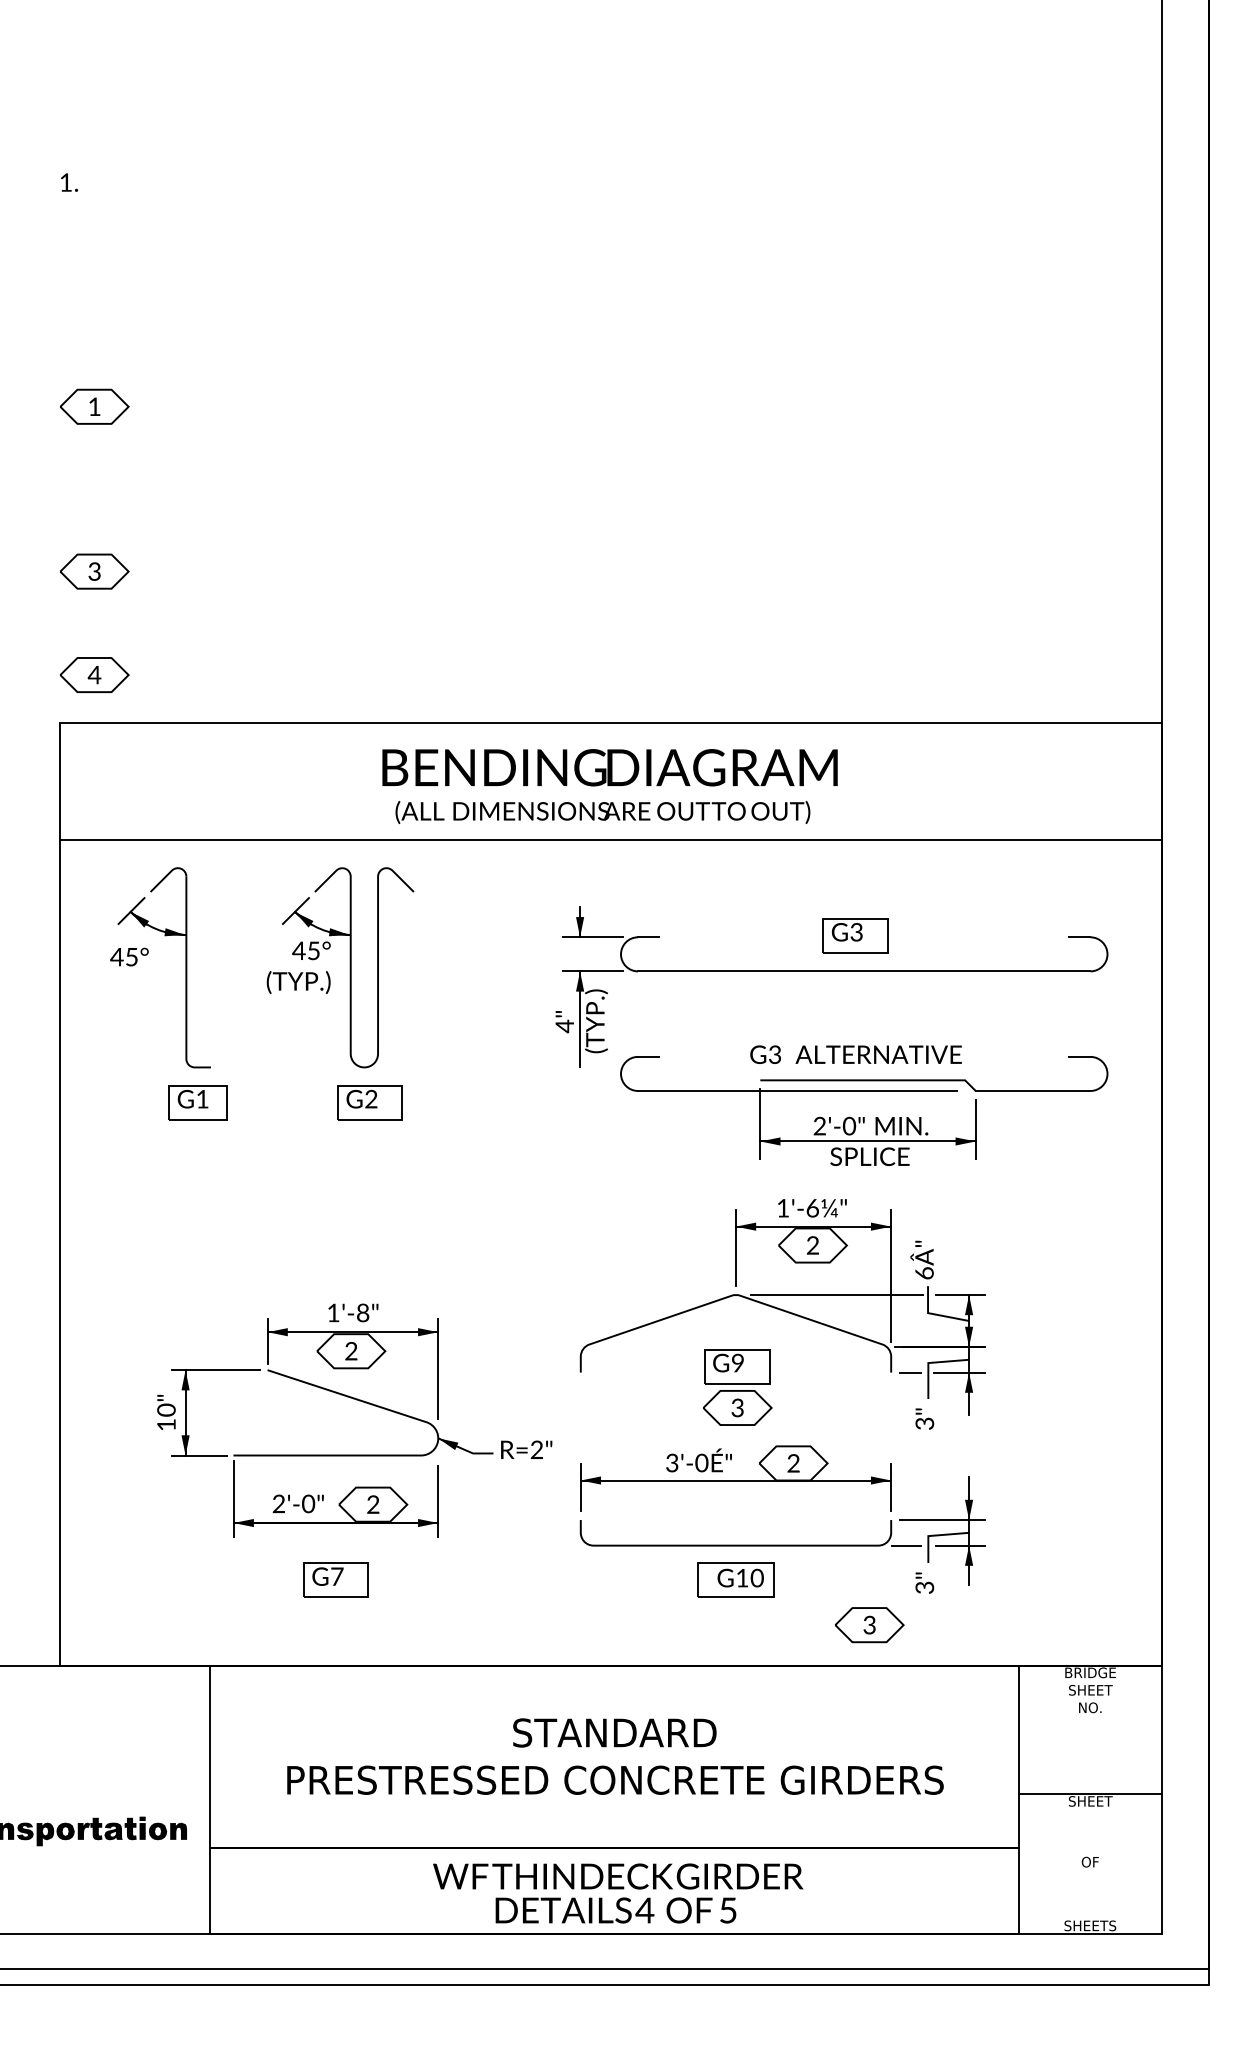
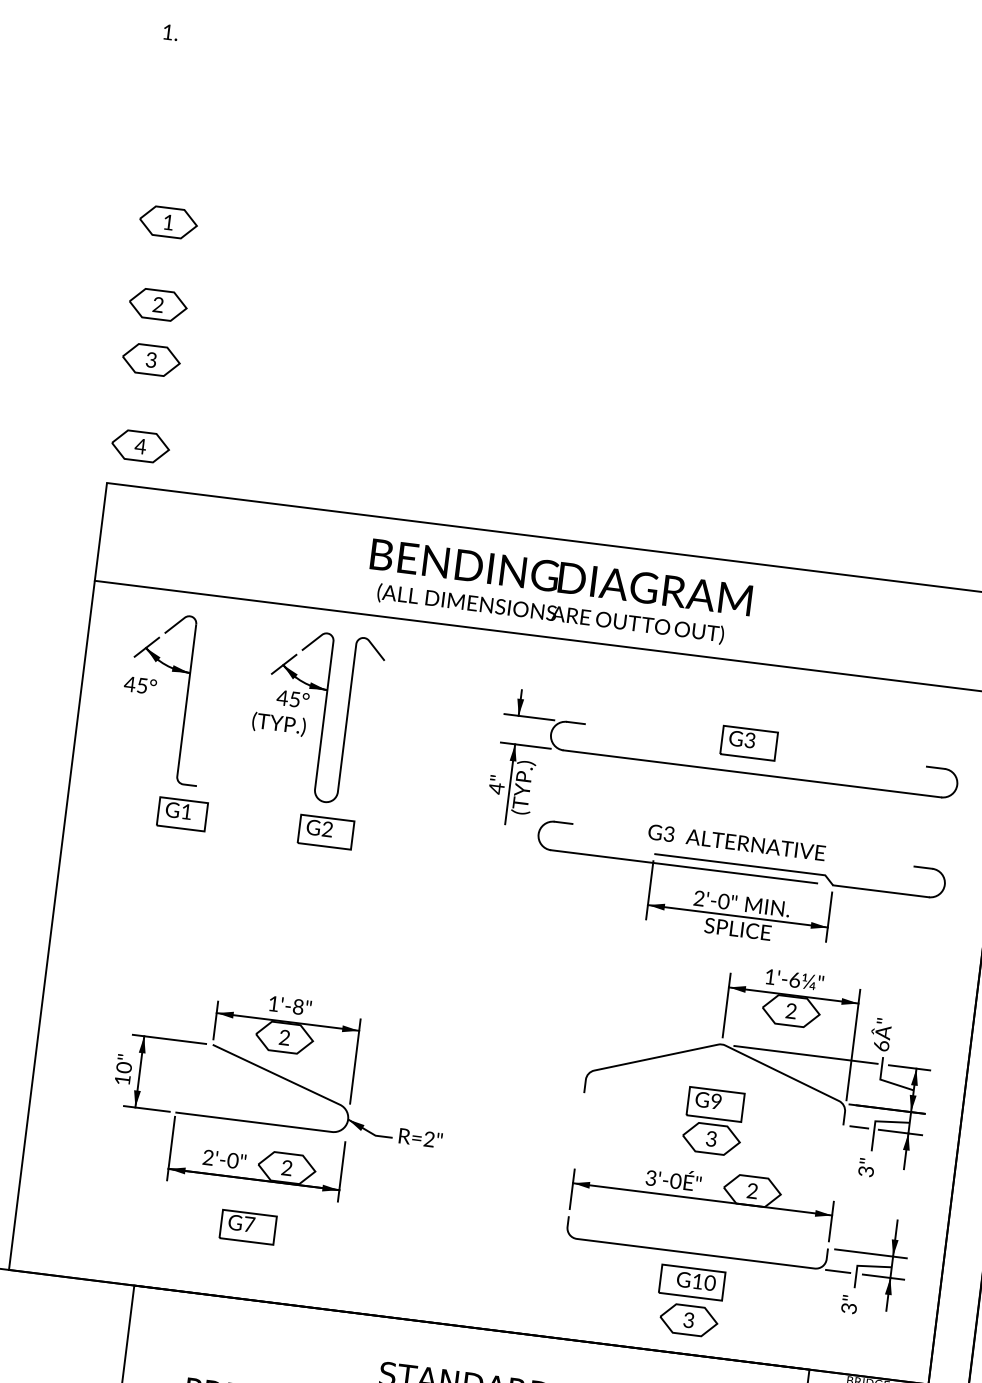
part: (94, 505) -> (158, 304), added
part: (772, 1407) -> (740, 1142), moved

